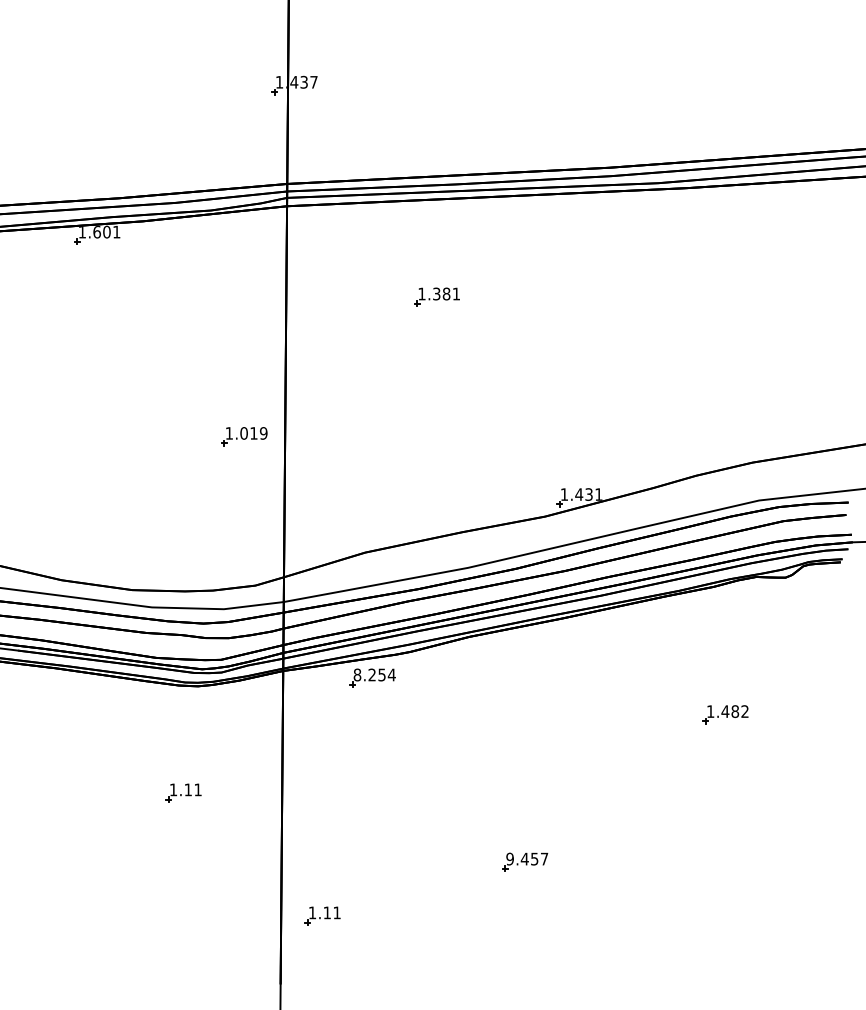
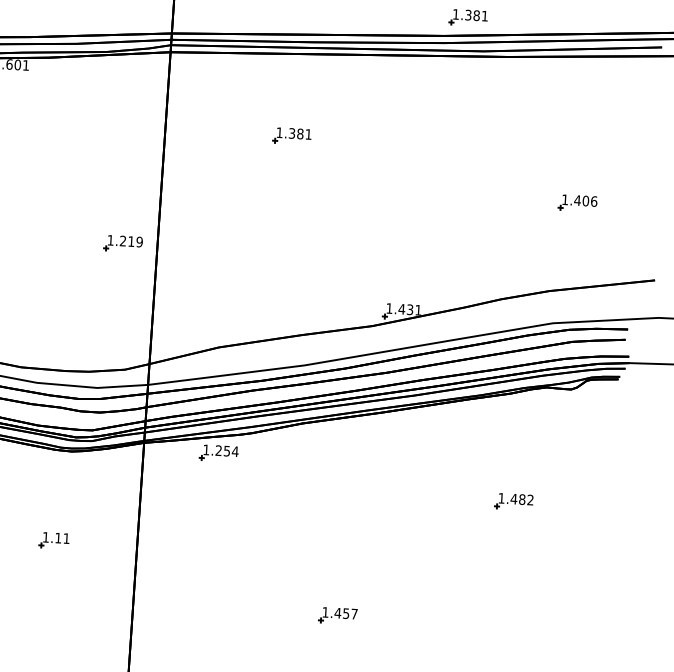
part: (637, 144) -> (468, 17), added
part: (780, 356) -> (578, 203), added
text: (243, 433) -> (122, 241), 1.019 -> 1.219
text: (357, 674) -> (206, 449), 8.254 -> 1.254
text: (509, 858) -> (325, 611), 9.457 -> 1.457
part: (322, 915) -> (164, 650), removed

